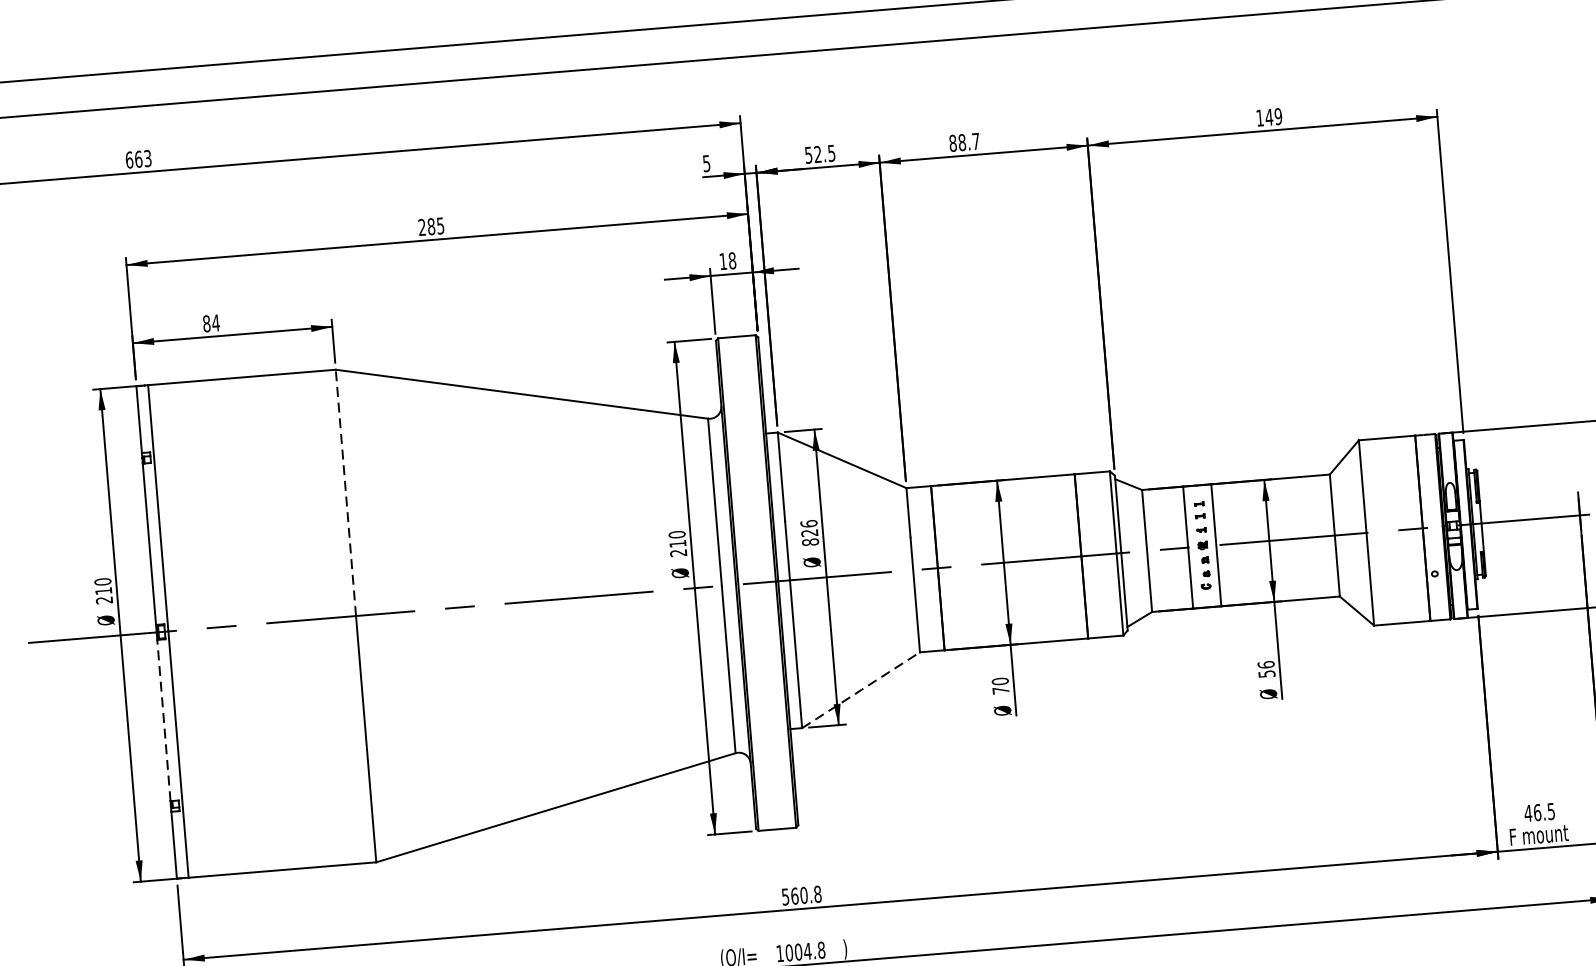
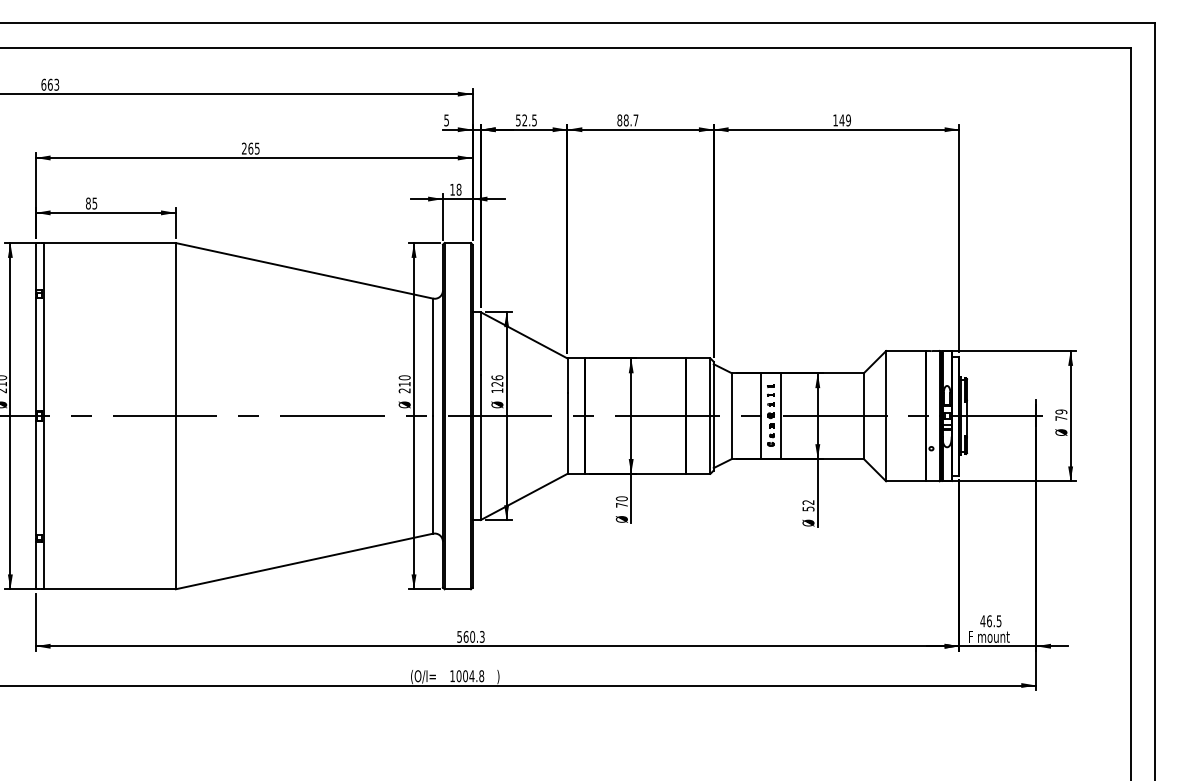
text: (430, 226) -> (250, 148), 285 -> 265
text: (215, 322) -> (94, 203), 84 -> 85
line: (345, 492) -> (175, 329), dashed -> solid
text: (810, 541) -> (497, 390), 826 -> 126
text: (1266, 664) -> (808, 502), 56 -> 52
line: (861, 689) -> (524, 496), dashed -> solid
line: (163, 721) -> (35, 478), dashed -> solid
text: (816, 893) -> (481, 636), 560.8 -> 560.3

